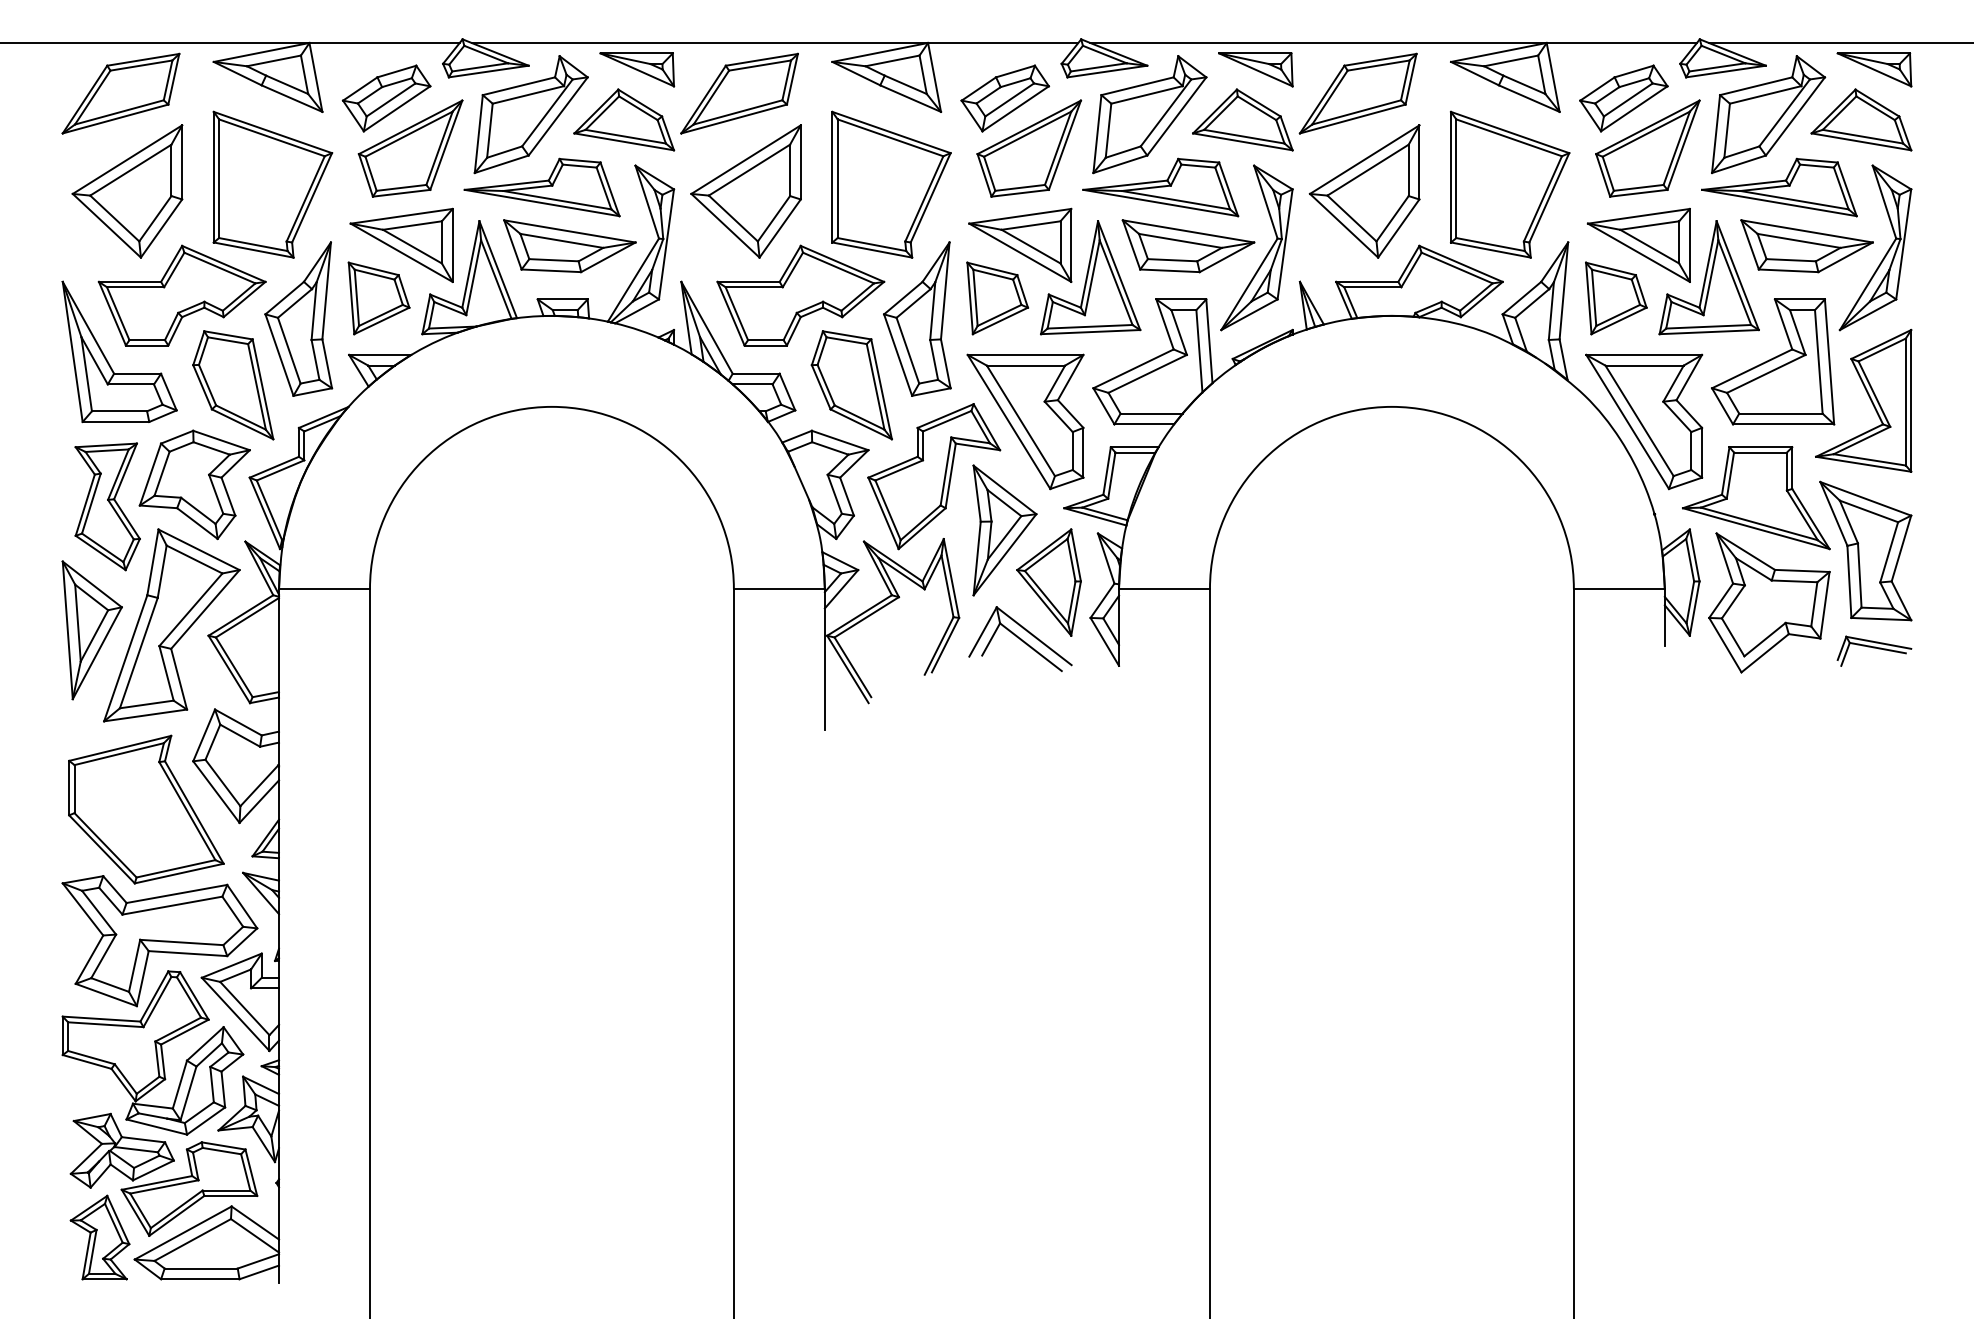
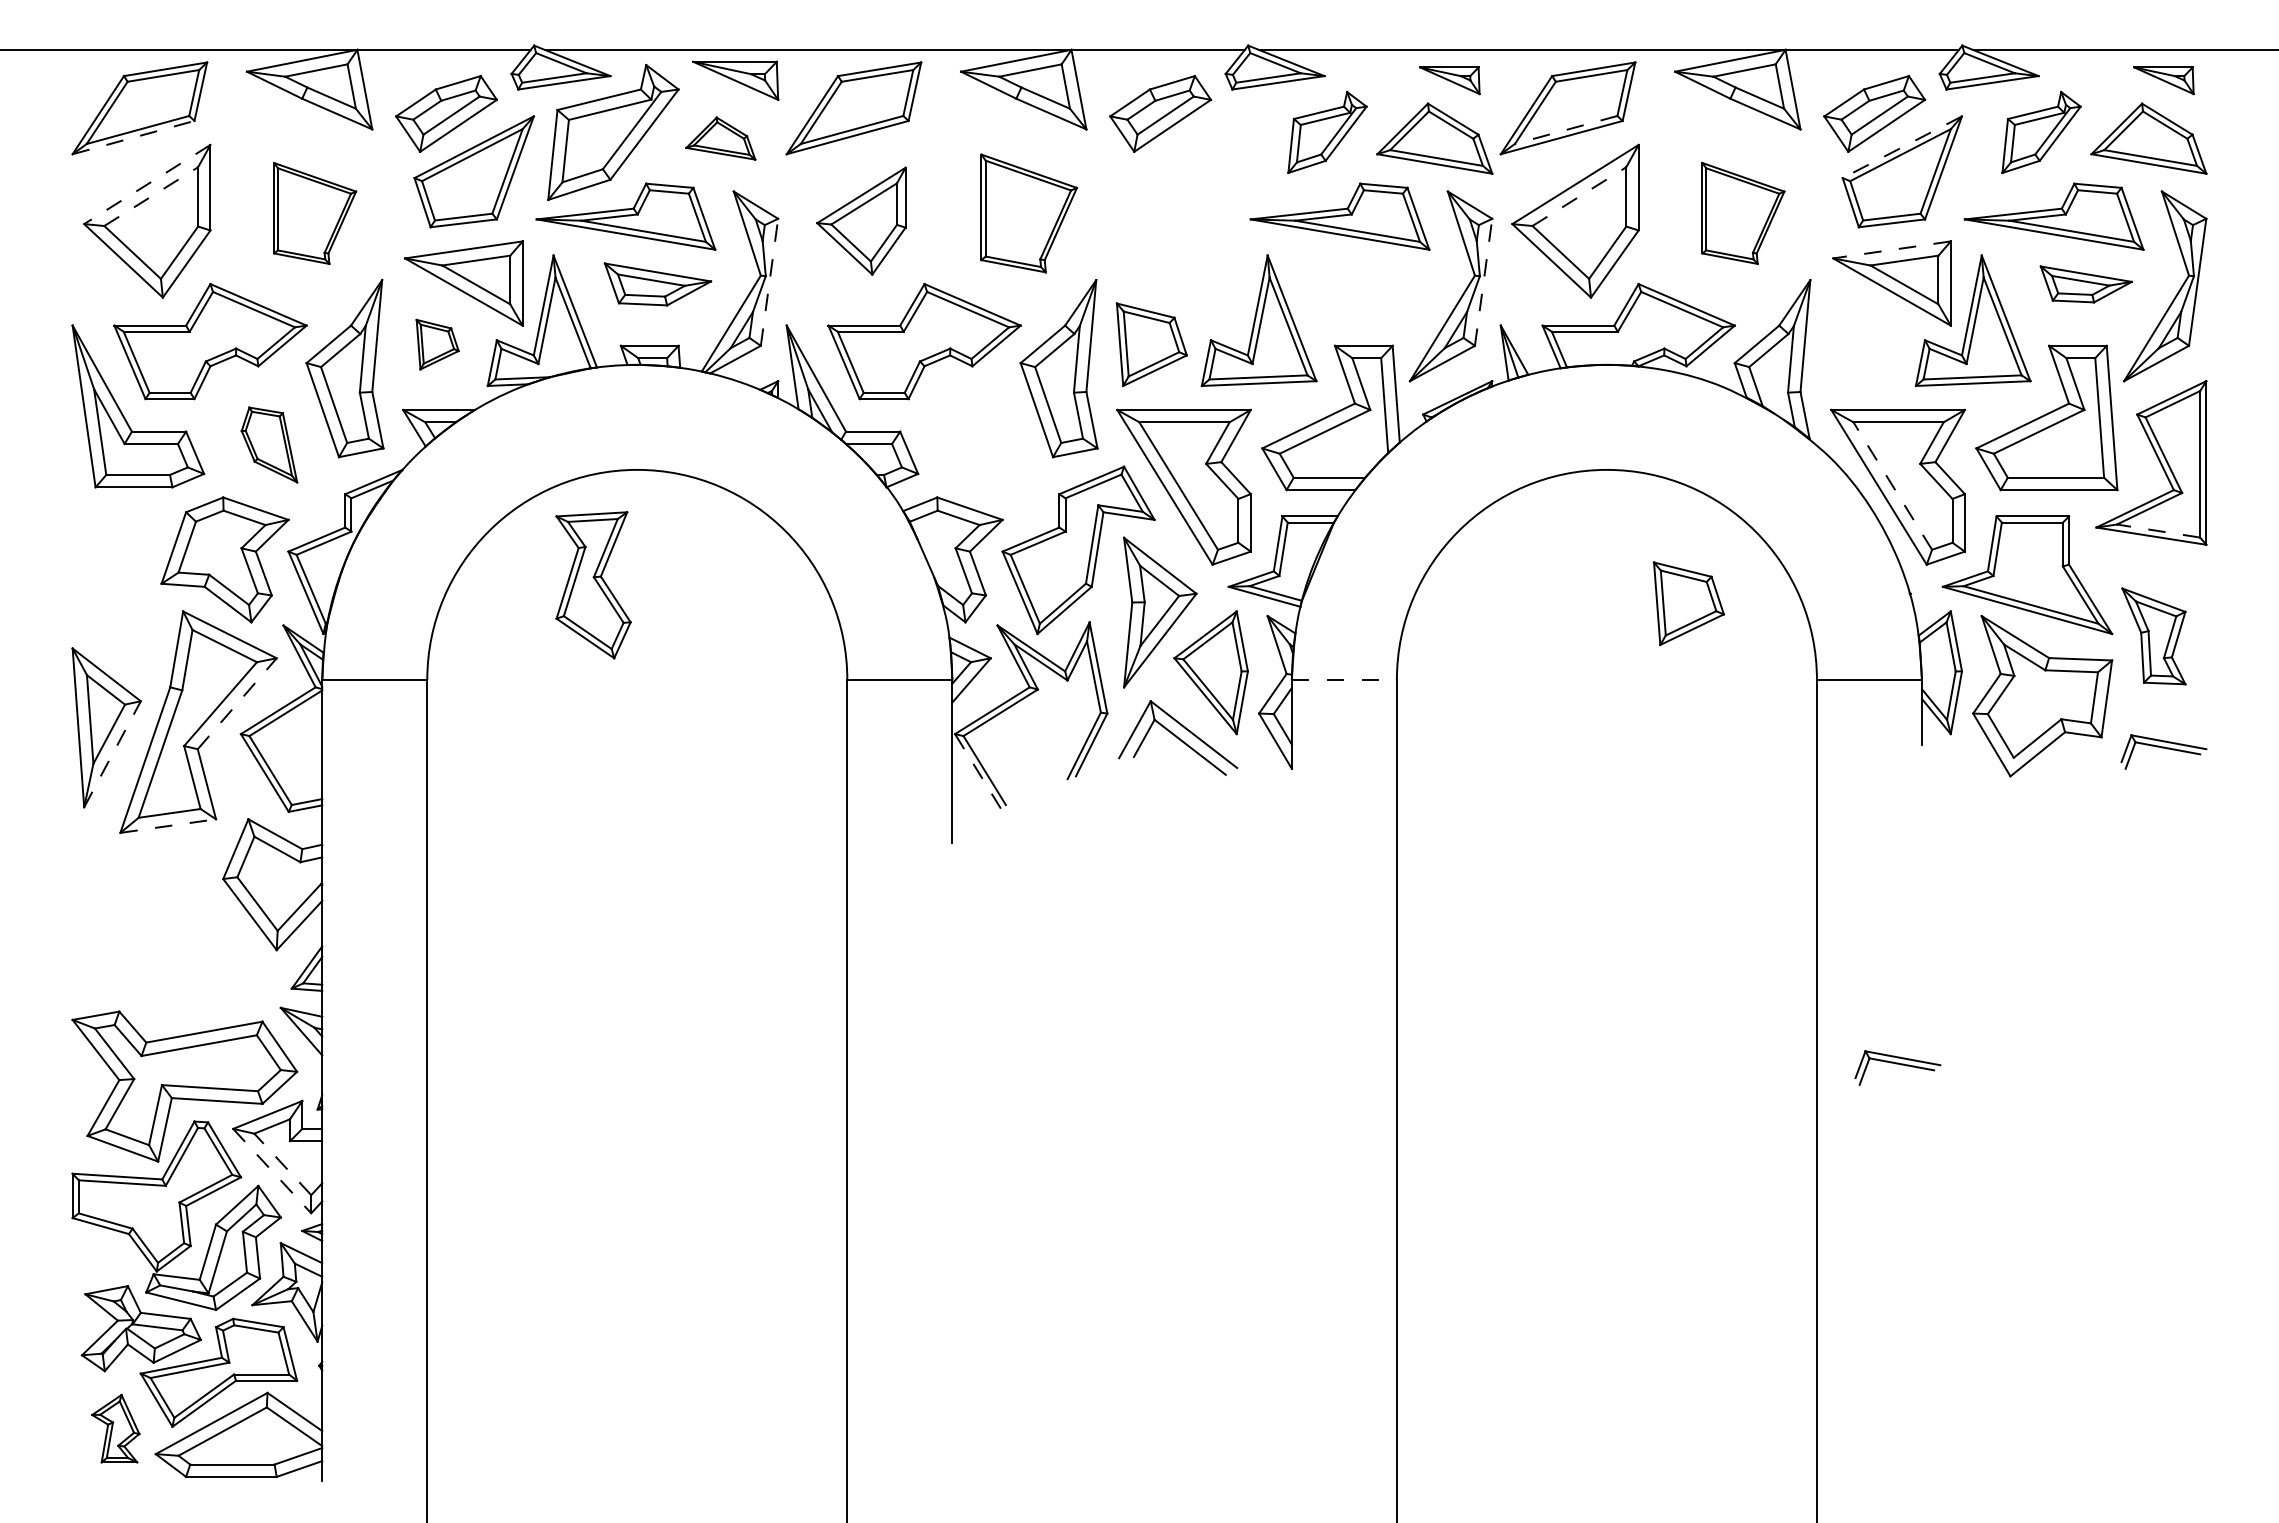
part: (1255, 69) -> (1449, 80), size x0.7
part: (1874, 69) -> (2163, 80), size x0.7
line: (1356, 112) -> (1565, 130), solid -> dashed
part: (1149, 114) -> (1327, 132), size x0.6
part: (1768, 114) -> (2041, 132), size x0.6
line: (116, 118) -> (134, 137), solid -> dashed
part: (624, 119) -> (720, 138), size x0.6
line: (1647, 127) -> (1901, 147), solid -> dashed
part: (1029, 148) -> (1188, 171), removed
line: (127, 159) -> (147, 184), solid -> dashed
line: (131, 170) -> (151, 196), solid -> dashed
line: (1368, 170) -> (1579, 196), solid -> dashed
part: (272, 184) -> (314, 213), size x0.6
part: (890, 184) -> (1028, 213), size x0.7
part: (1510, 184) -> (1743, 213), size x0.6
part: (746, 190) -> (861, 220), size x0.7
line: (1638, 215) -> (1891, 249), solid -> dashed
line: (666, 243) -> (769, 281), solid -> dashed
line: (1285, 243) -> (1483, 281), solid -> dashed
part: (1019, 245) -> (1177, 283), removed
part: (569, 246) -> (657, 284), size x0.7
part: (1187, 246) -> (1371, 284), removed
part: (1807, 246) -> (2086, 284), size x0.6
part: (378, 298) -> (437, 344), size x0.6
part: (1615, 298) -> (1688, 603), moved
part: (233, 384) -> (269, 444), size x0.6
part: (851, 384) -> (983, 444), removed
line: (1639, 421) -> (1892, 486), solid -> dashed
line: (1869, 459) -> (2158, 530), solid -> dashed
part: (107, 507) -> (593, 585), moved
part: (1865, 551) -> (2153, 636), size x0.6
line: (1164, 588) -> (1344, 679), solid -> dashed
line: (205, 609) -> (237, 703), solid -> dashed
line: (97, 652) -> (112, 753), solid -> dashed
line: (847, 669) -> (978, 772), solid -> dashed
line: (145, 715) -> (168, 826), solid -> dashed
part: (146, 809) -> (169, 934), removed
part: (1643, 924) -> (1897, 1067), added
line: (244, 1008) -> (282, 1164), solid -> dashed
line: (235, 1014) -> (272, 1171), solid -> dashed
part: (99, 1237) -> (115, 1428), size x0.7

